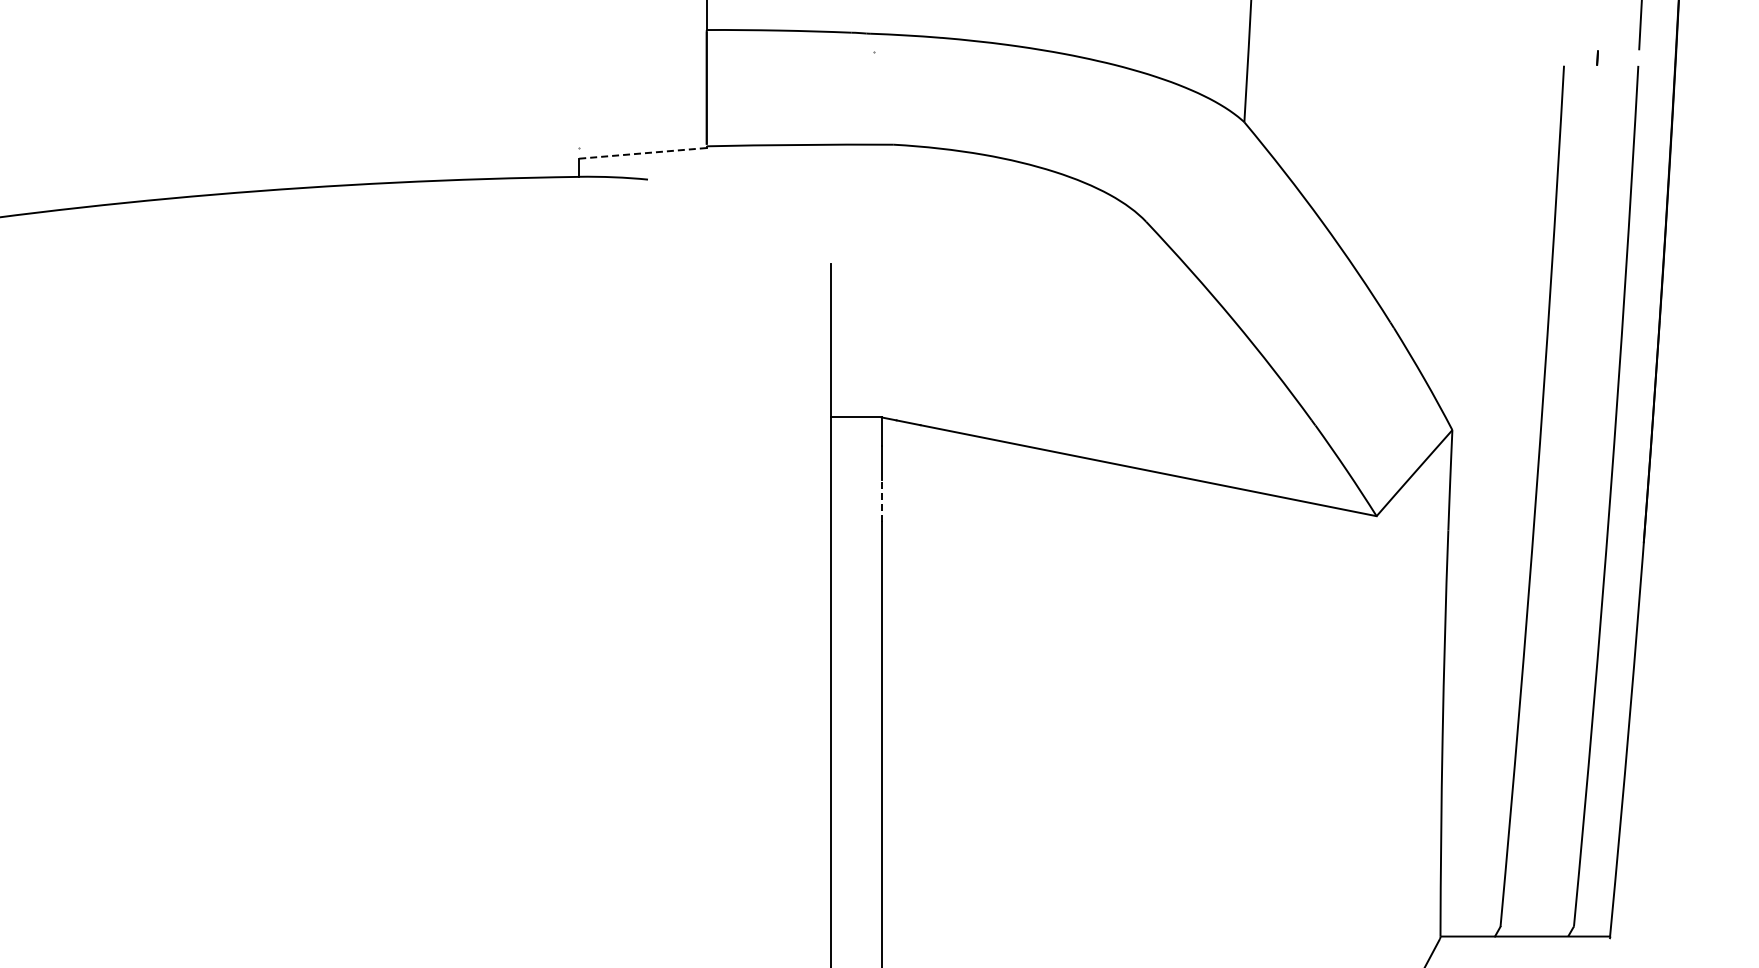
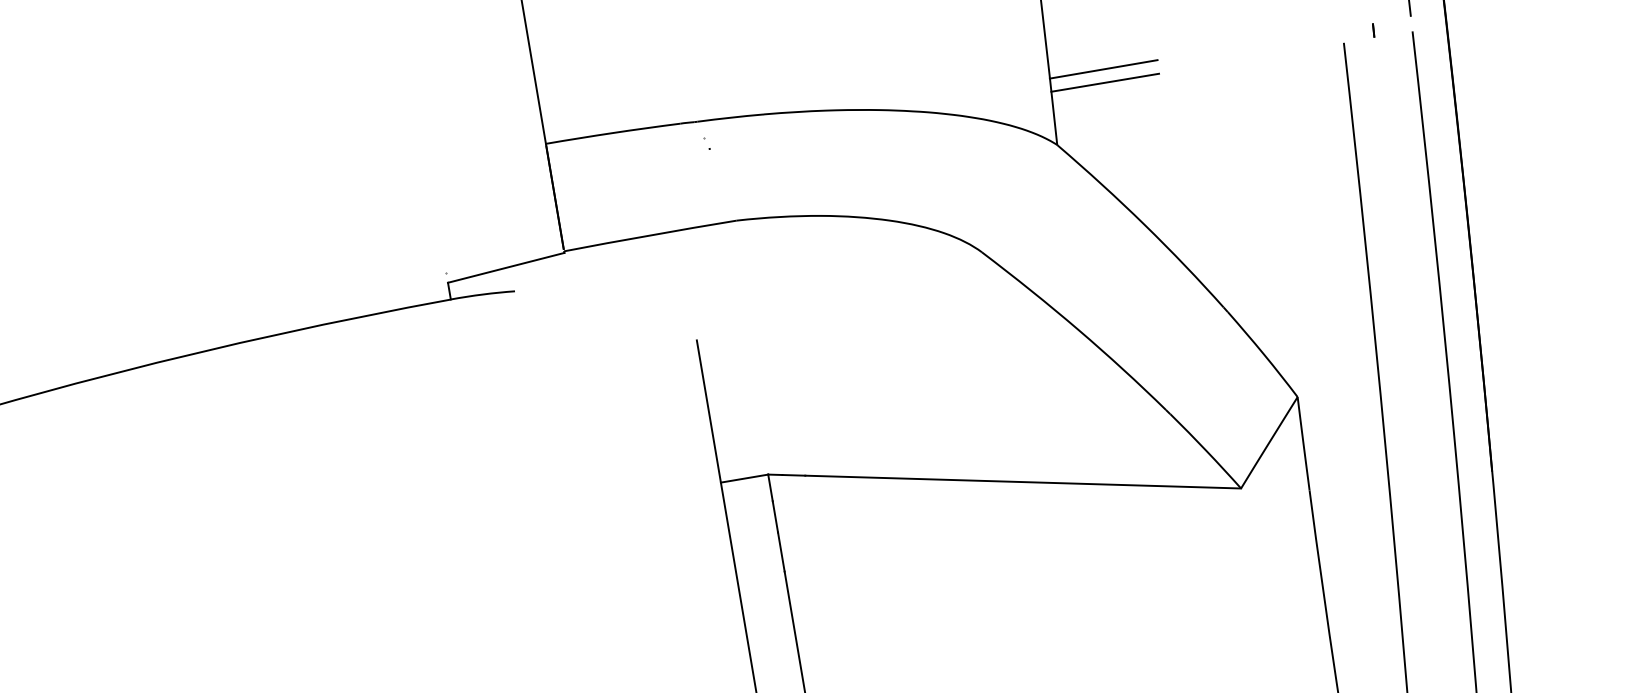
line: (1306, 50) -> (1103, 69), added
line: (1305, 65) -> (1104, 83), added
line: (642, 153) -> (505, 268), dashed -> solid
line: (881, 500) -> (780, 551), dashed -> solid

